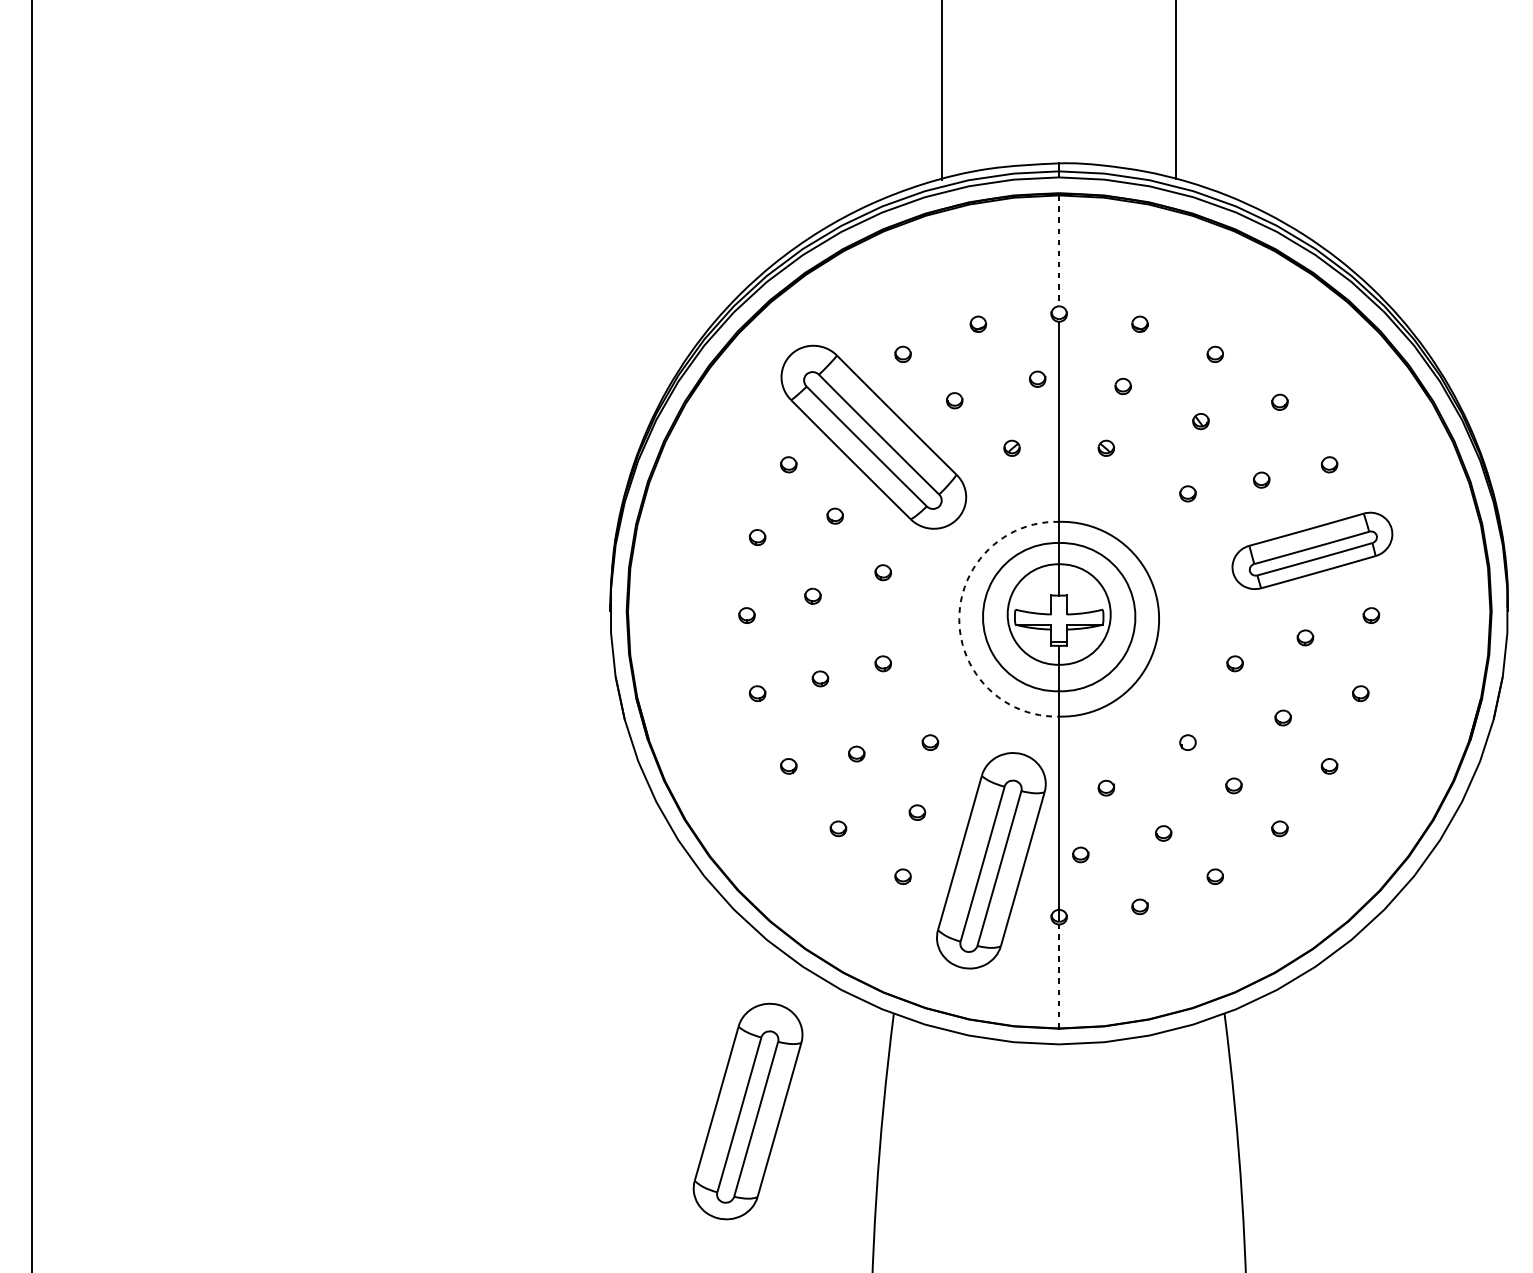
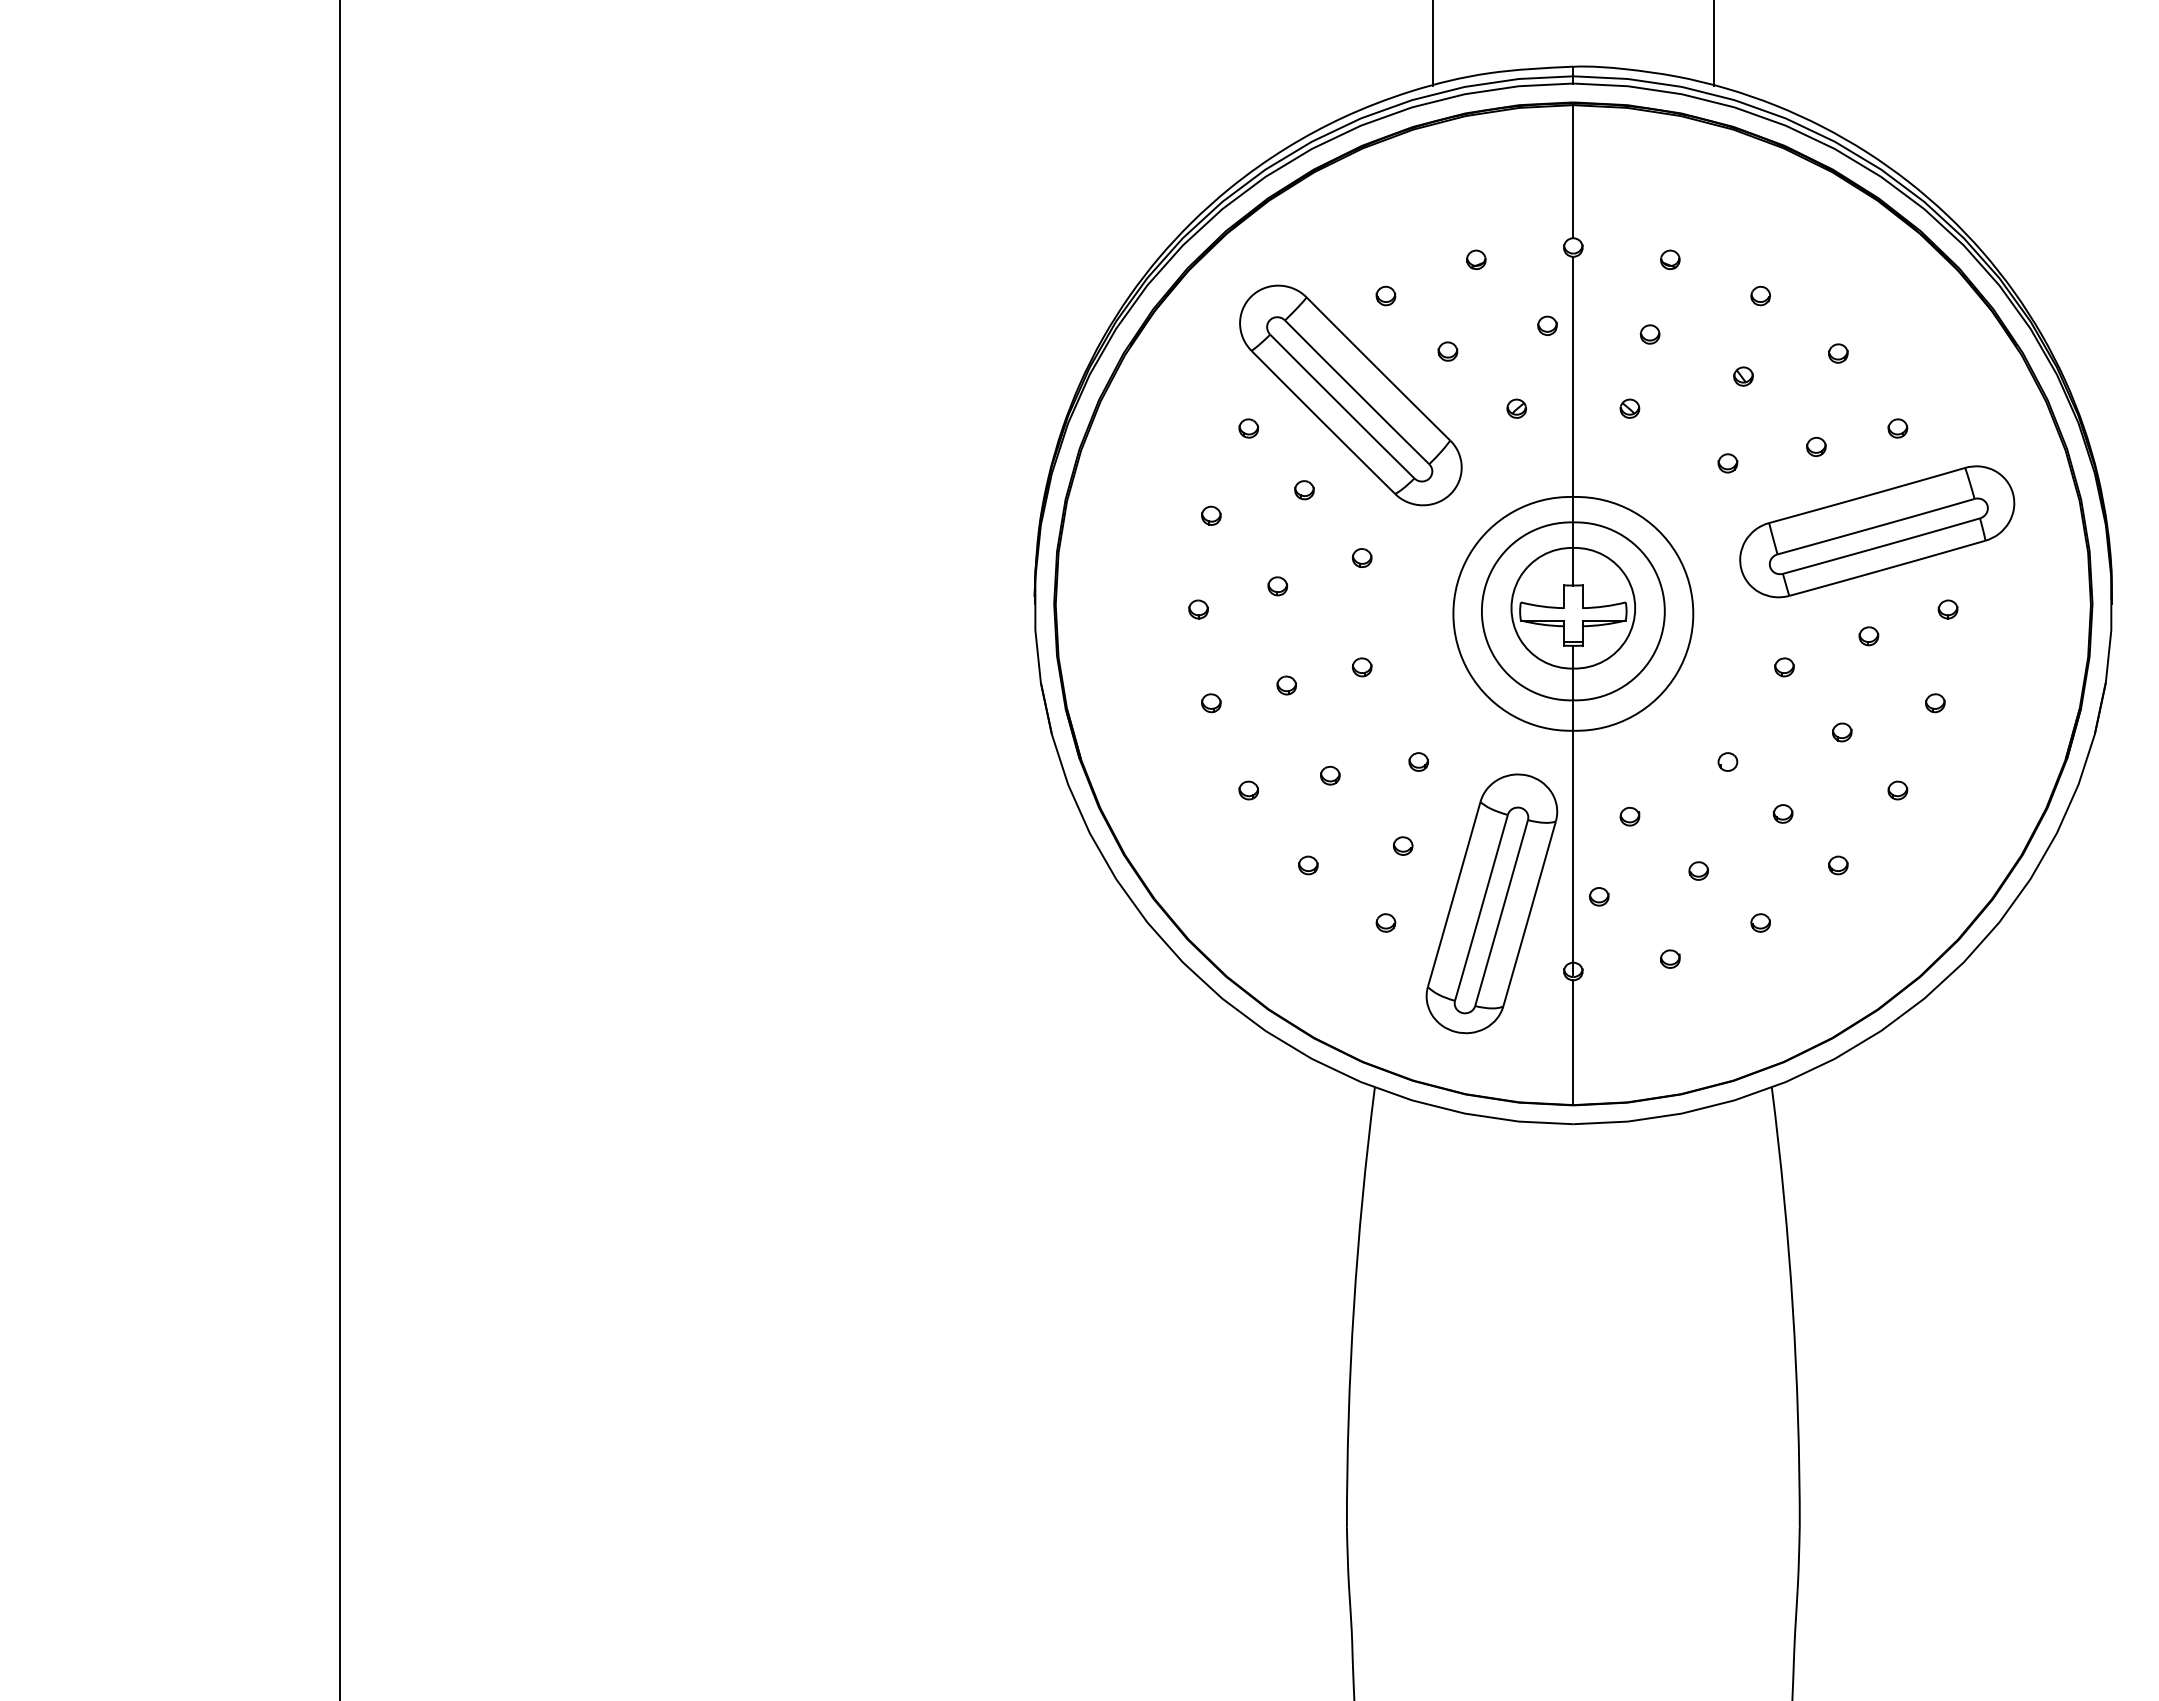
line: (1059, 250) -> (1573, 171), dashed -> solid
part: (1312, 550) -> (1877, 531), size x1.43
arc: (959, 618) -> (1453, 613), dashed -> solid
line: (1059, 976) -> (1573, 1042), dashed -> solid
part: (747, 1111) -> (1199, 1204), removed

